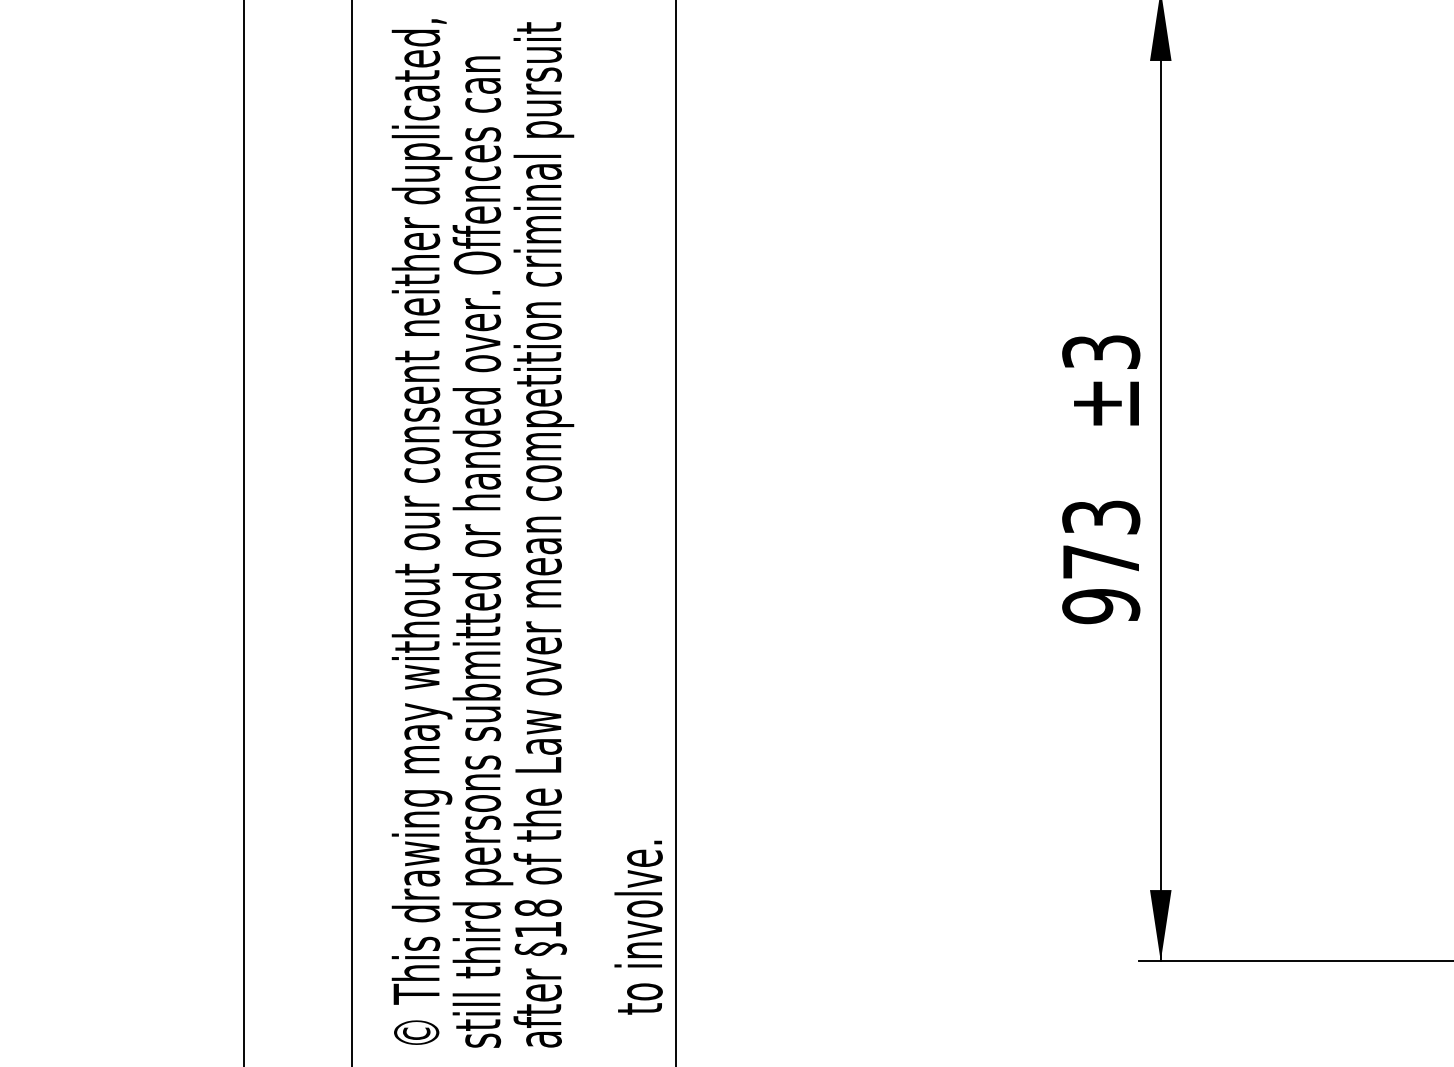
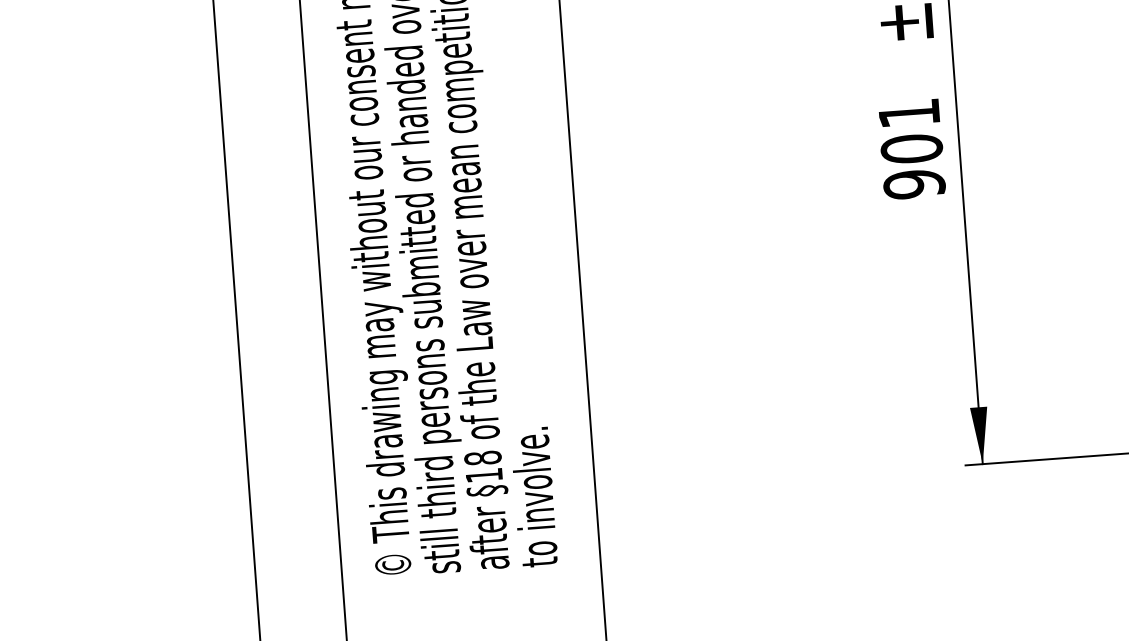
text: (1101, 539) -> (910, 131), 973 -> 901
text: (638, 927) -> (534, 497), moved

